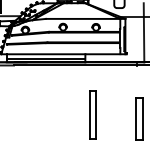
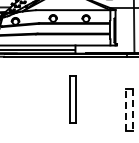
part: (92, 114) -> (72, 98), moved
line: (135, 118) -> (125, 109), solid -> dashed
line: (143, 118) -> (133, 109), solid -> dashed

